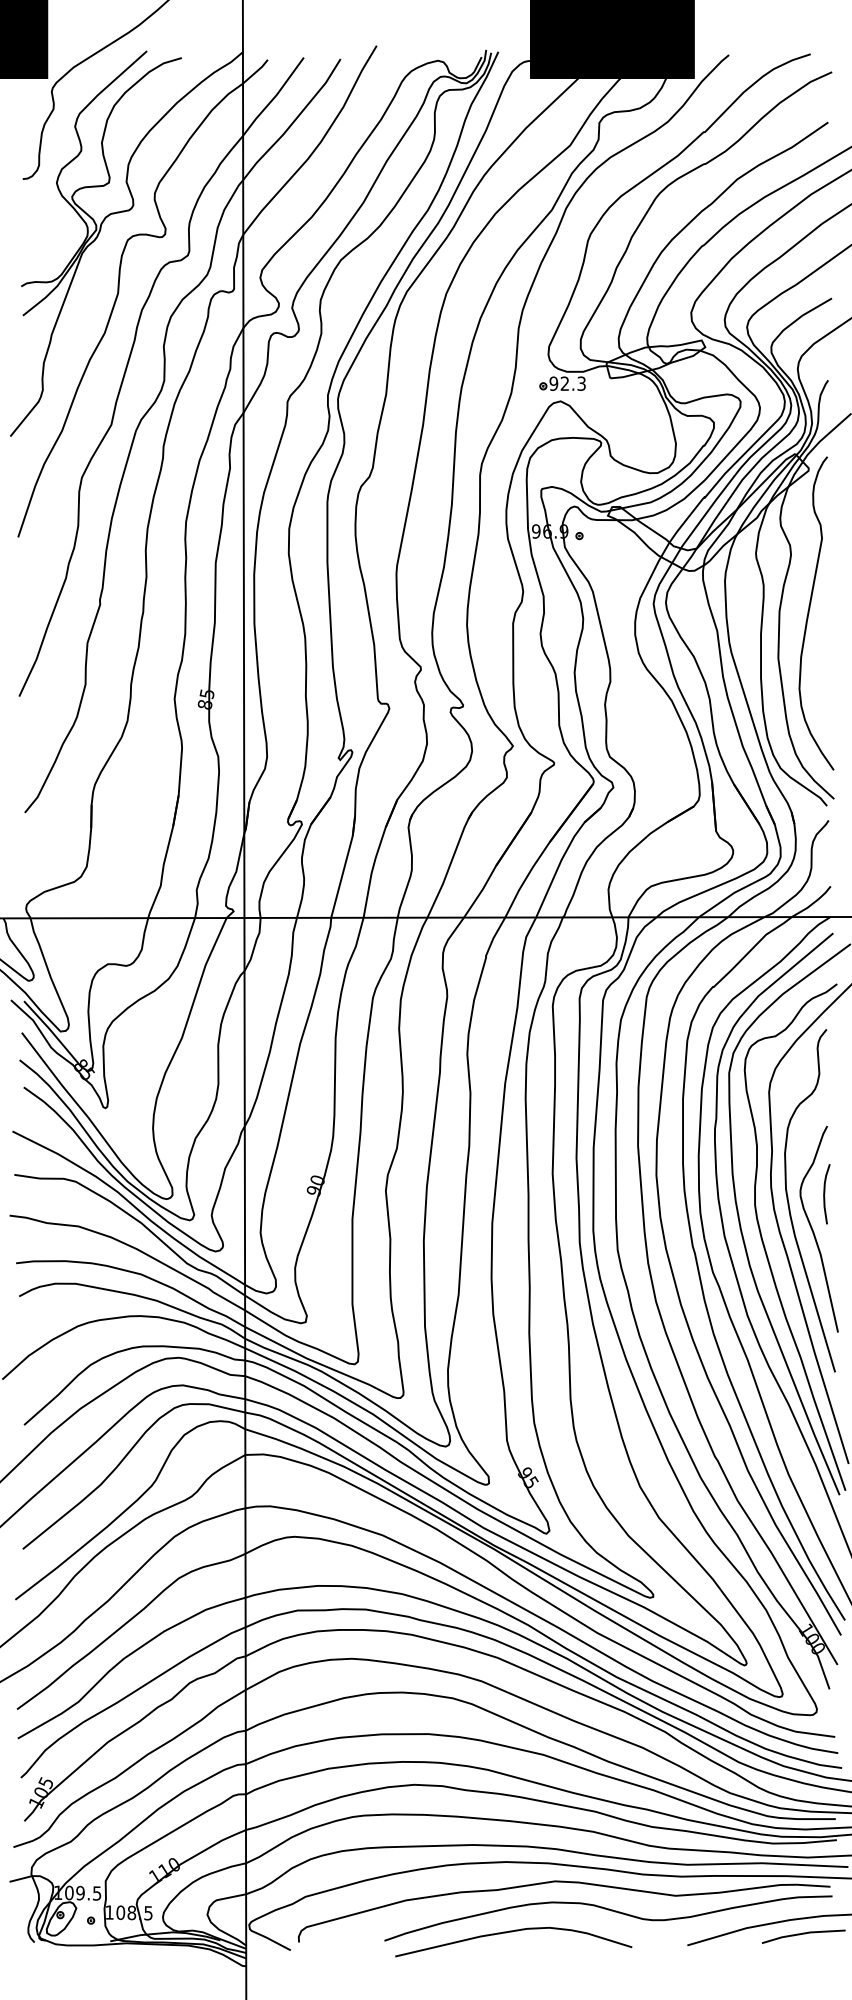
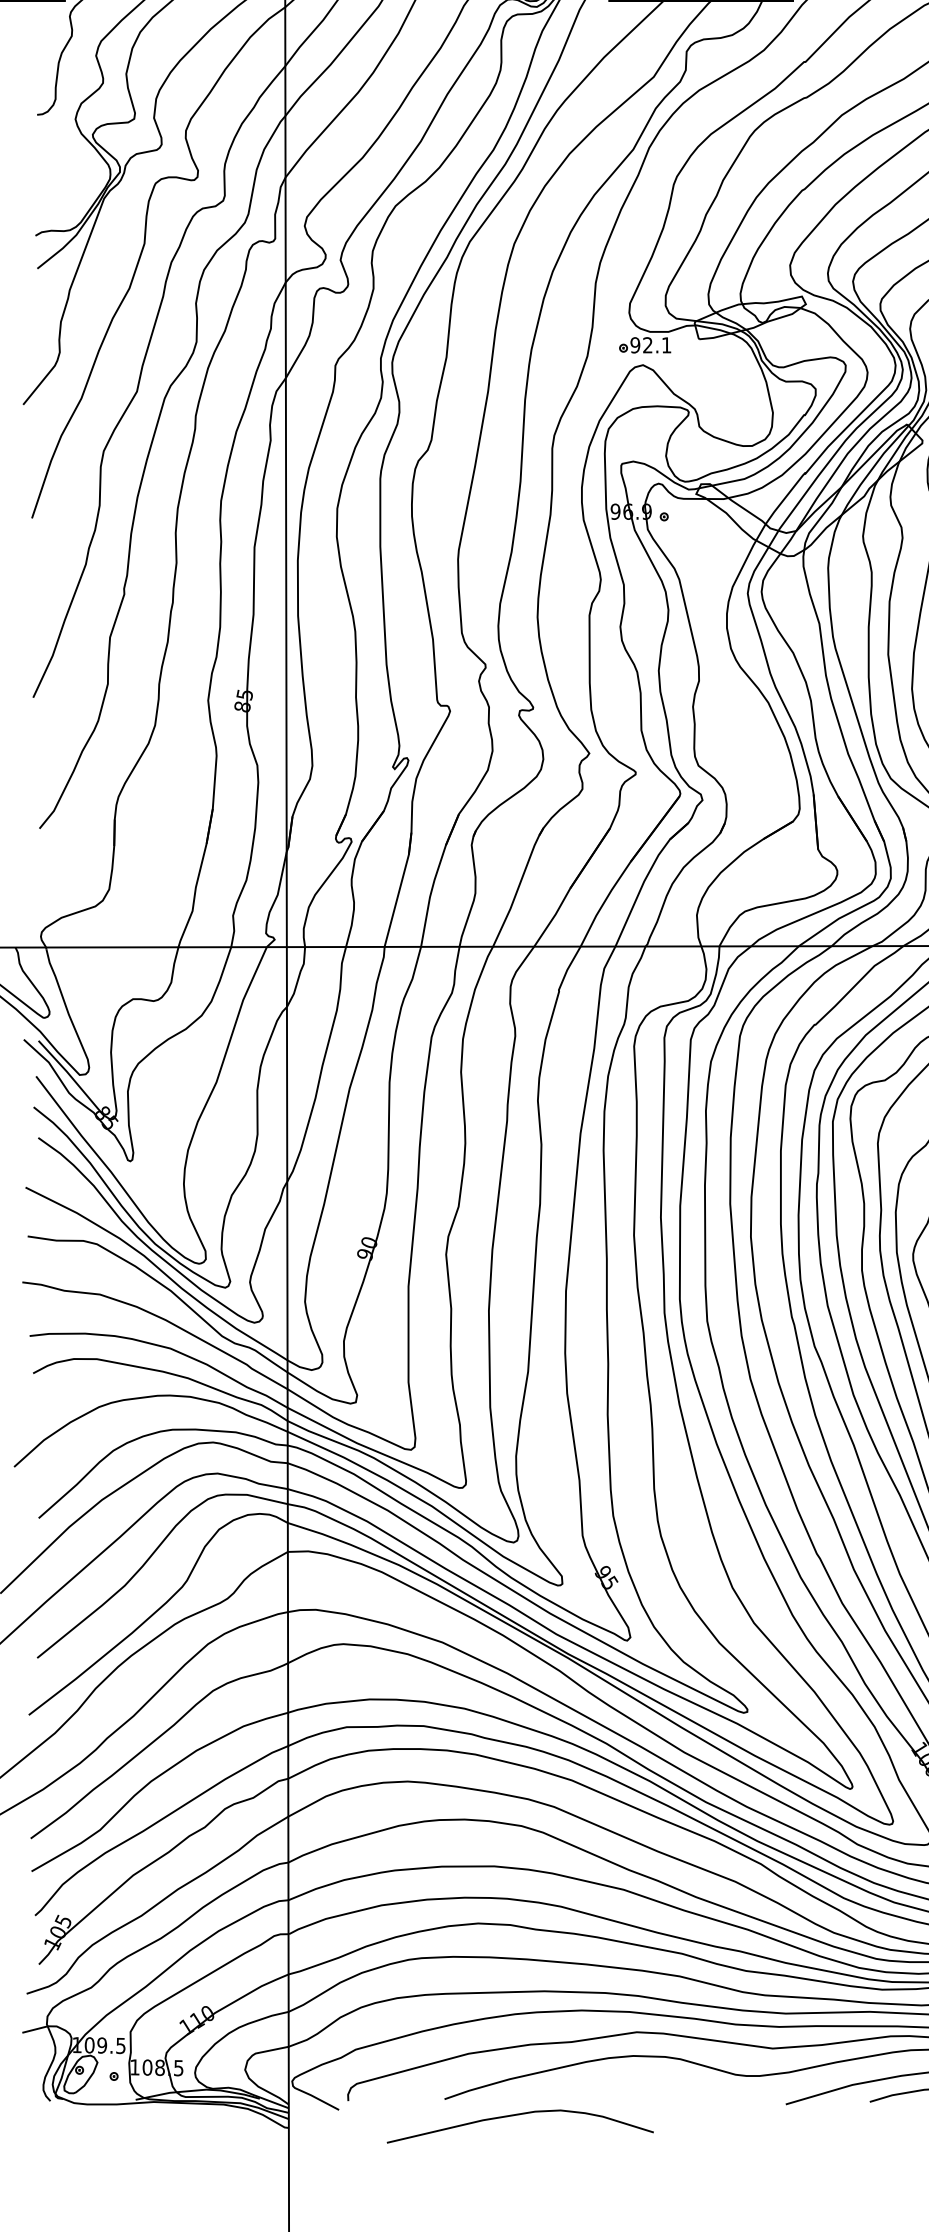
text: (581, 383) -> (666, 345), 92.3 -> 92.1
curve: (512, 1932) -> (518, 2115), moved

